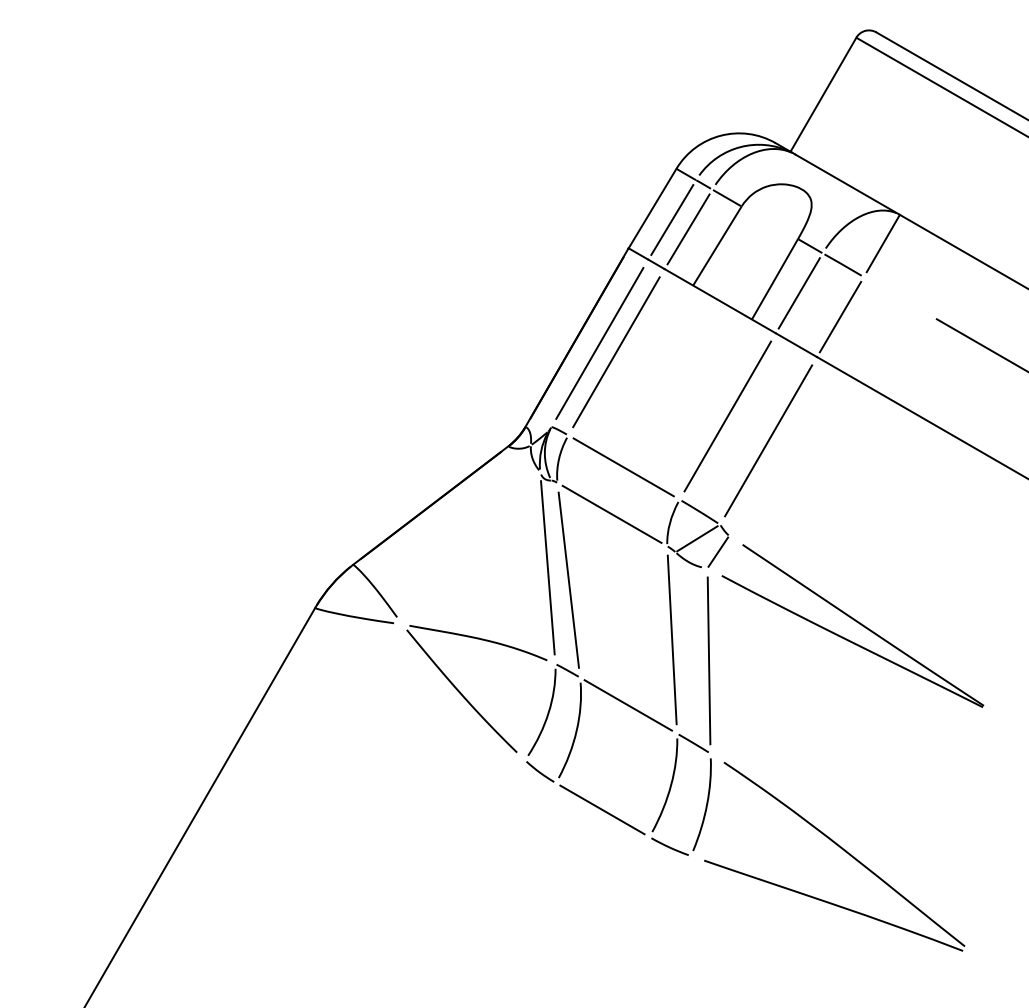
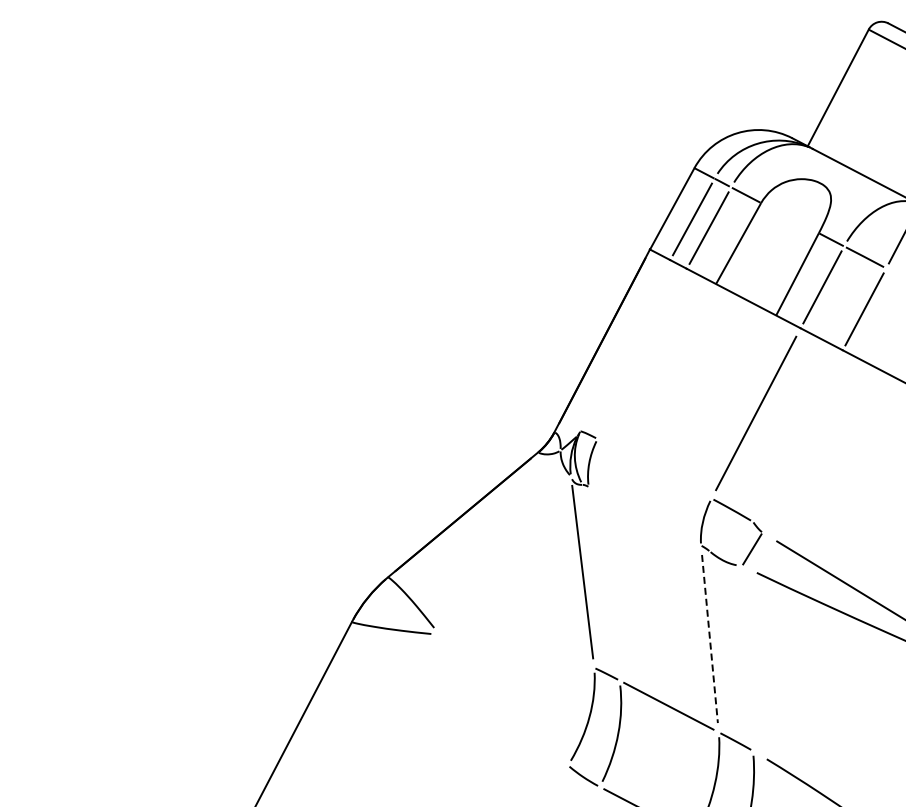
line: (599, 343) -> (624, 345), removed
line: (616, 352) -> (642, 354), removed
line: (768, 440) -> (797, 435), removed
line: (623, 467) -> (654, 468), removed
line: (611, 513) -> (644, 515), removed
line: (697, 538) -> (730, 536), removed
line: (568, 579) -> (603, 582), removed
line: (672, 640) -> (710, 639), solid -> dashed
line: (708, 660) -> (747, 658), removed
part: (466, 698) -> (506, 706), removed

